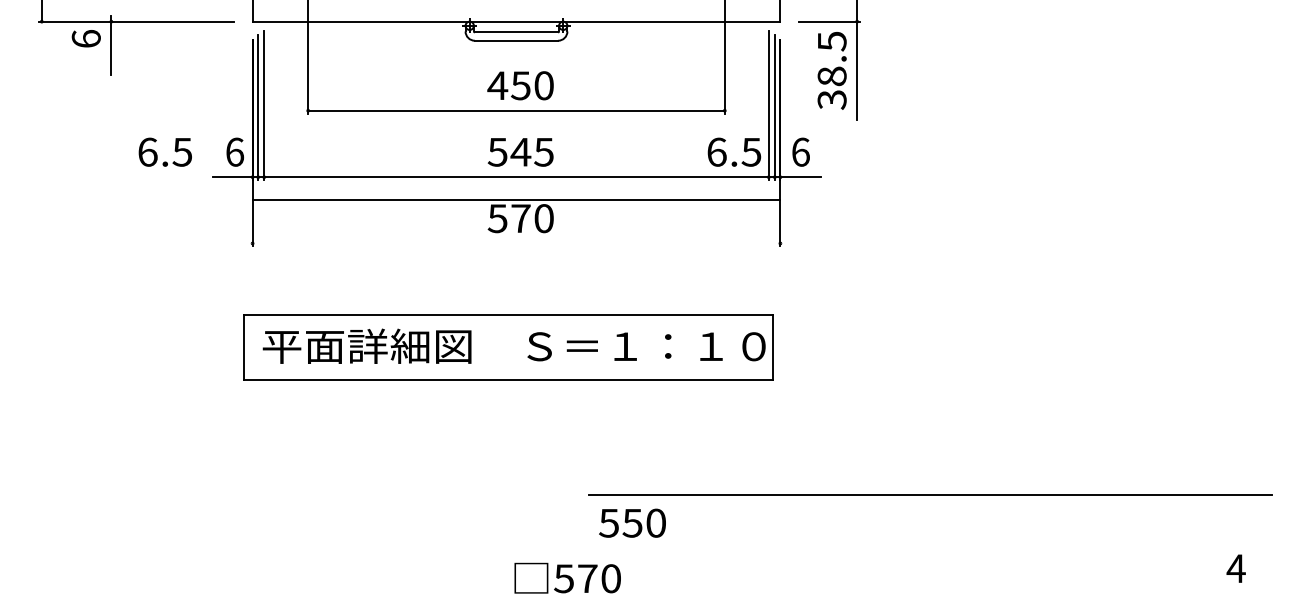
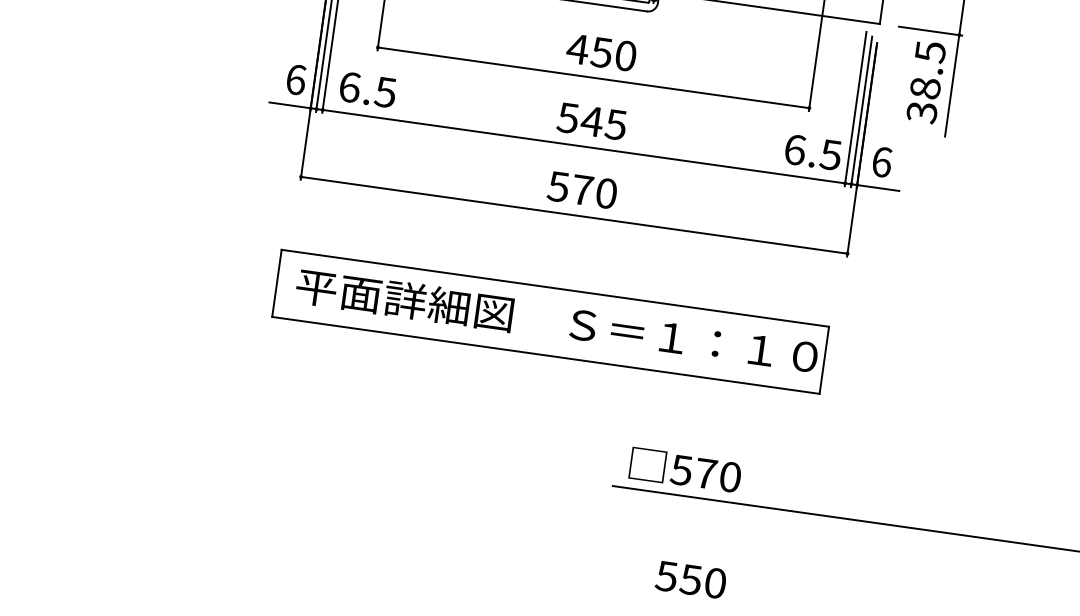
text: (164, 151) -> (367, 89), moved
line: (516, 199) -> (574, 215), moved
text: (632, 522) -> (691, 579), moved
text: (567, 577) -> (685, 469), moved

